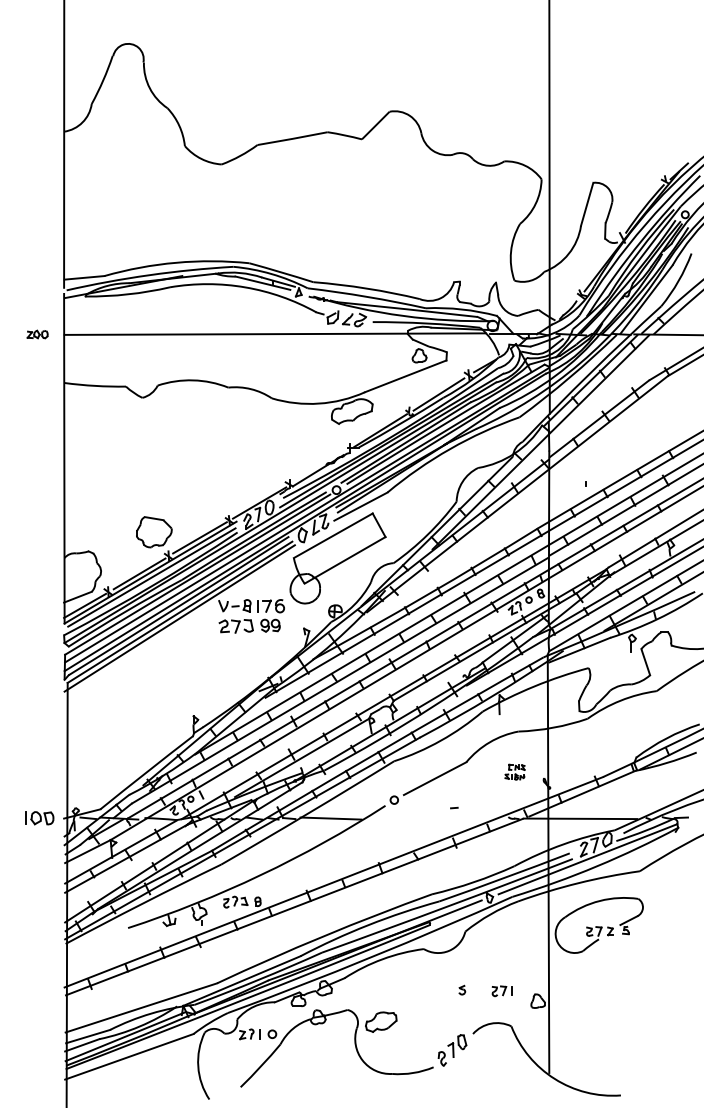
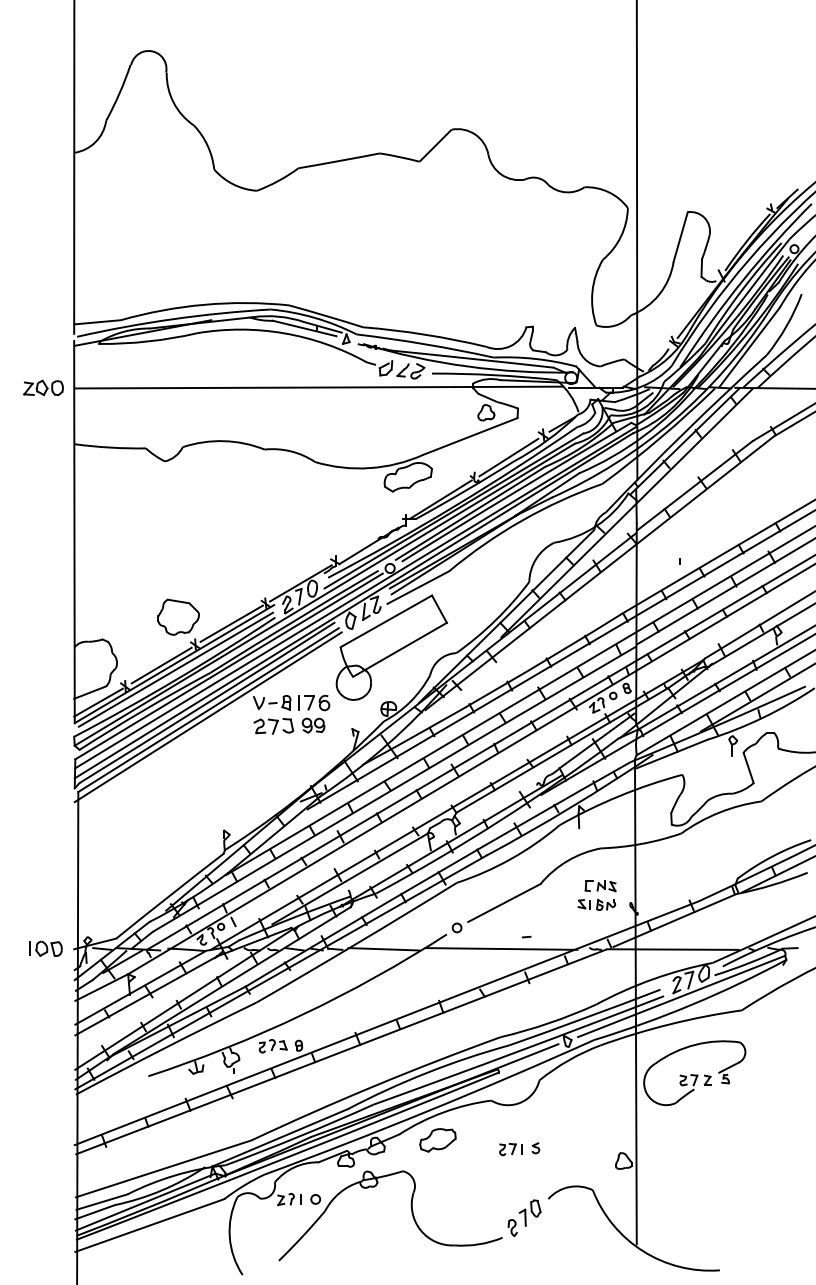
part: (37, 334) -> (43, 387), size x1.67
part: (514, 772) -> (596, 895), size x1.67
line: (432, 817) -> (501, 948), added
part: (501, 991) -> (510, 1149), moved
part: (380, 1022) -> (437, 1140), moved

